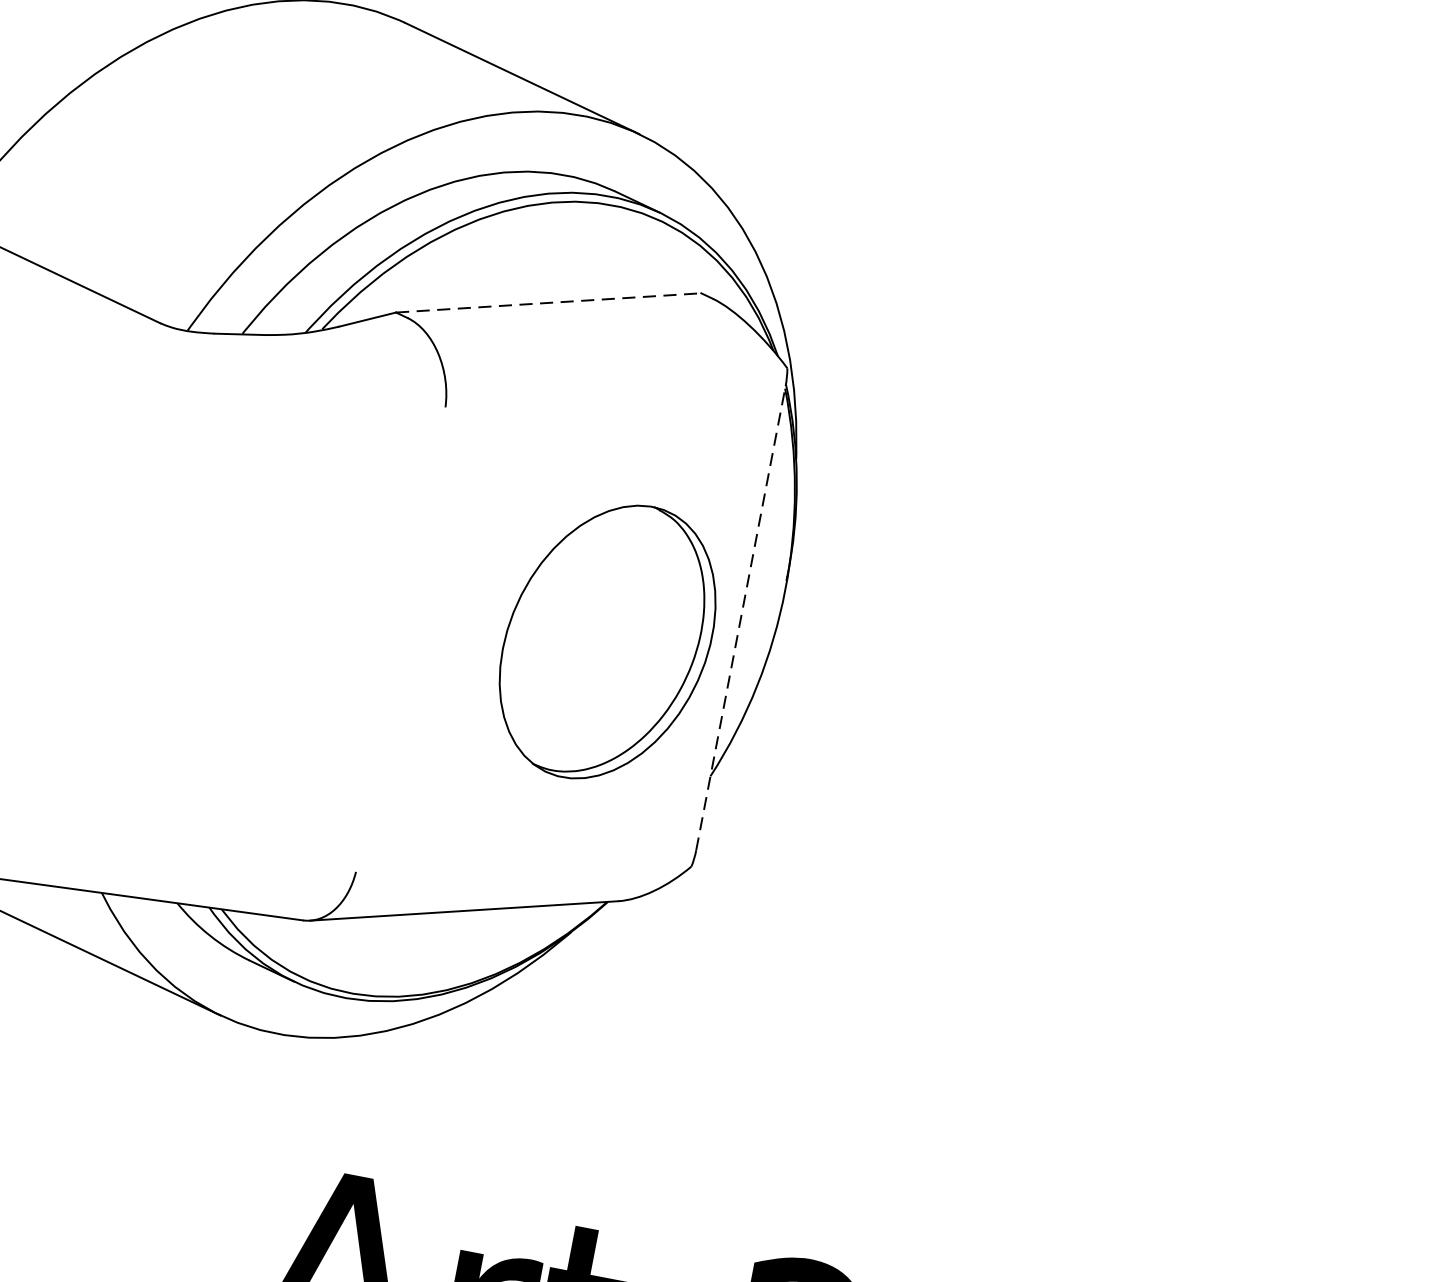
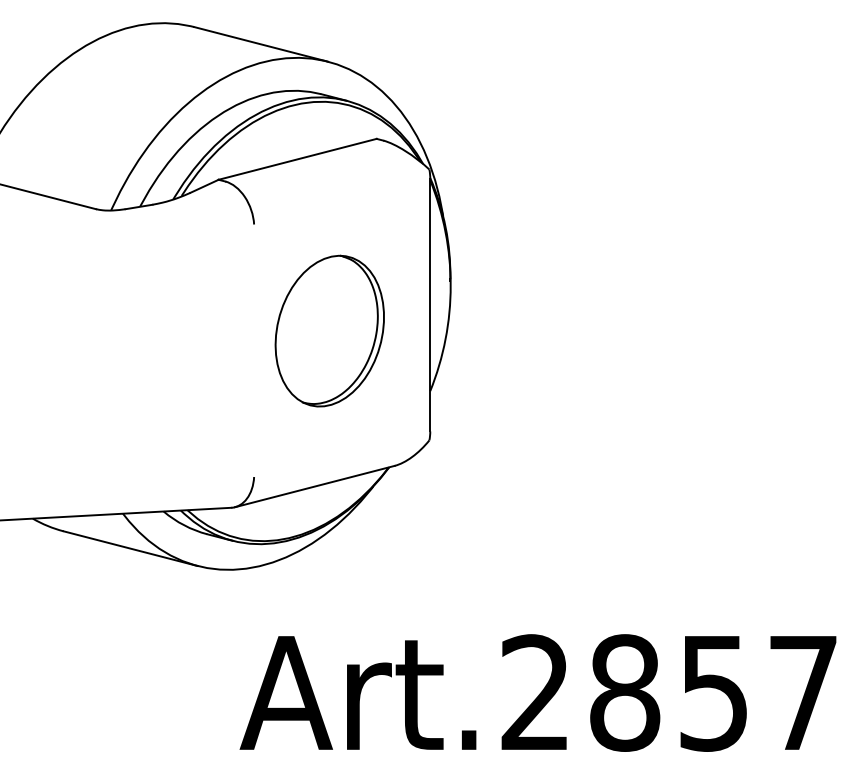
line: (548, 303) -> (297, 159), dashed -> solid
line: (741, 616) -> (430, 304), dashed -> solid
part: (607, 640) -> (329, 330), moved

